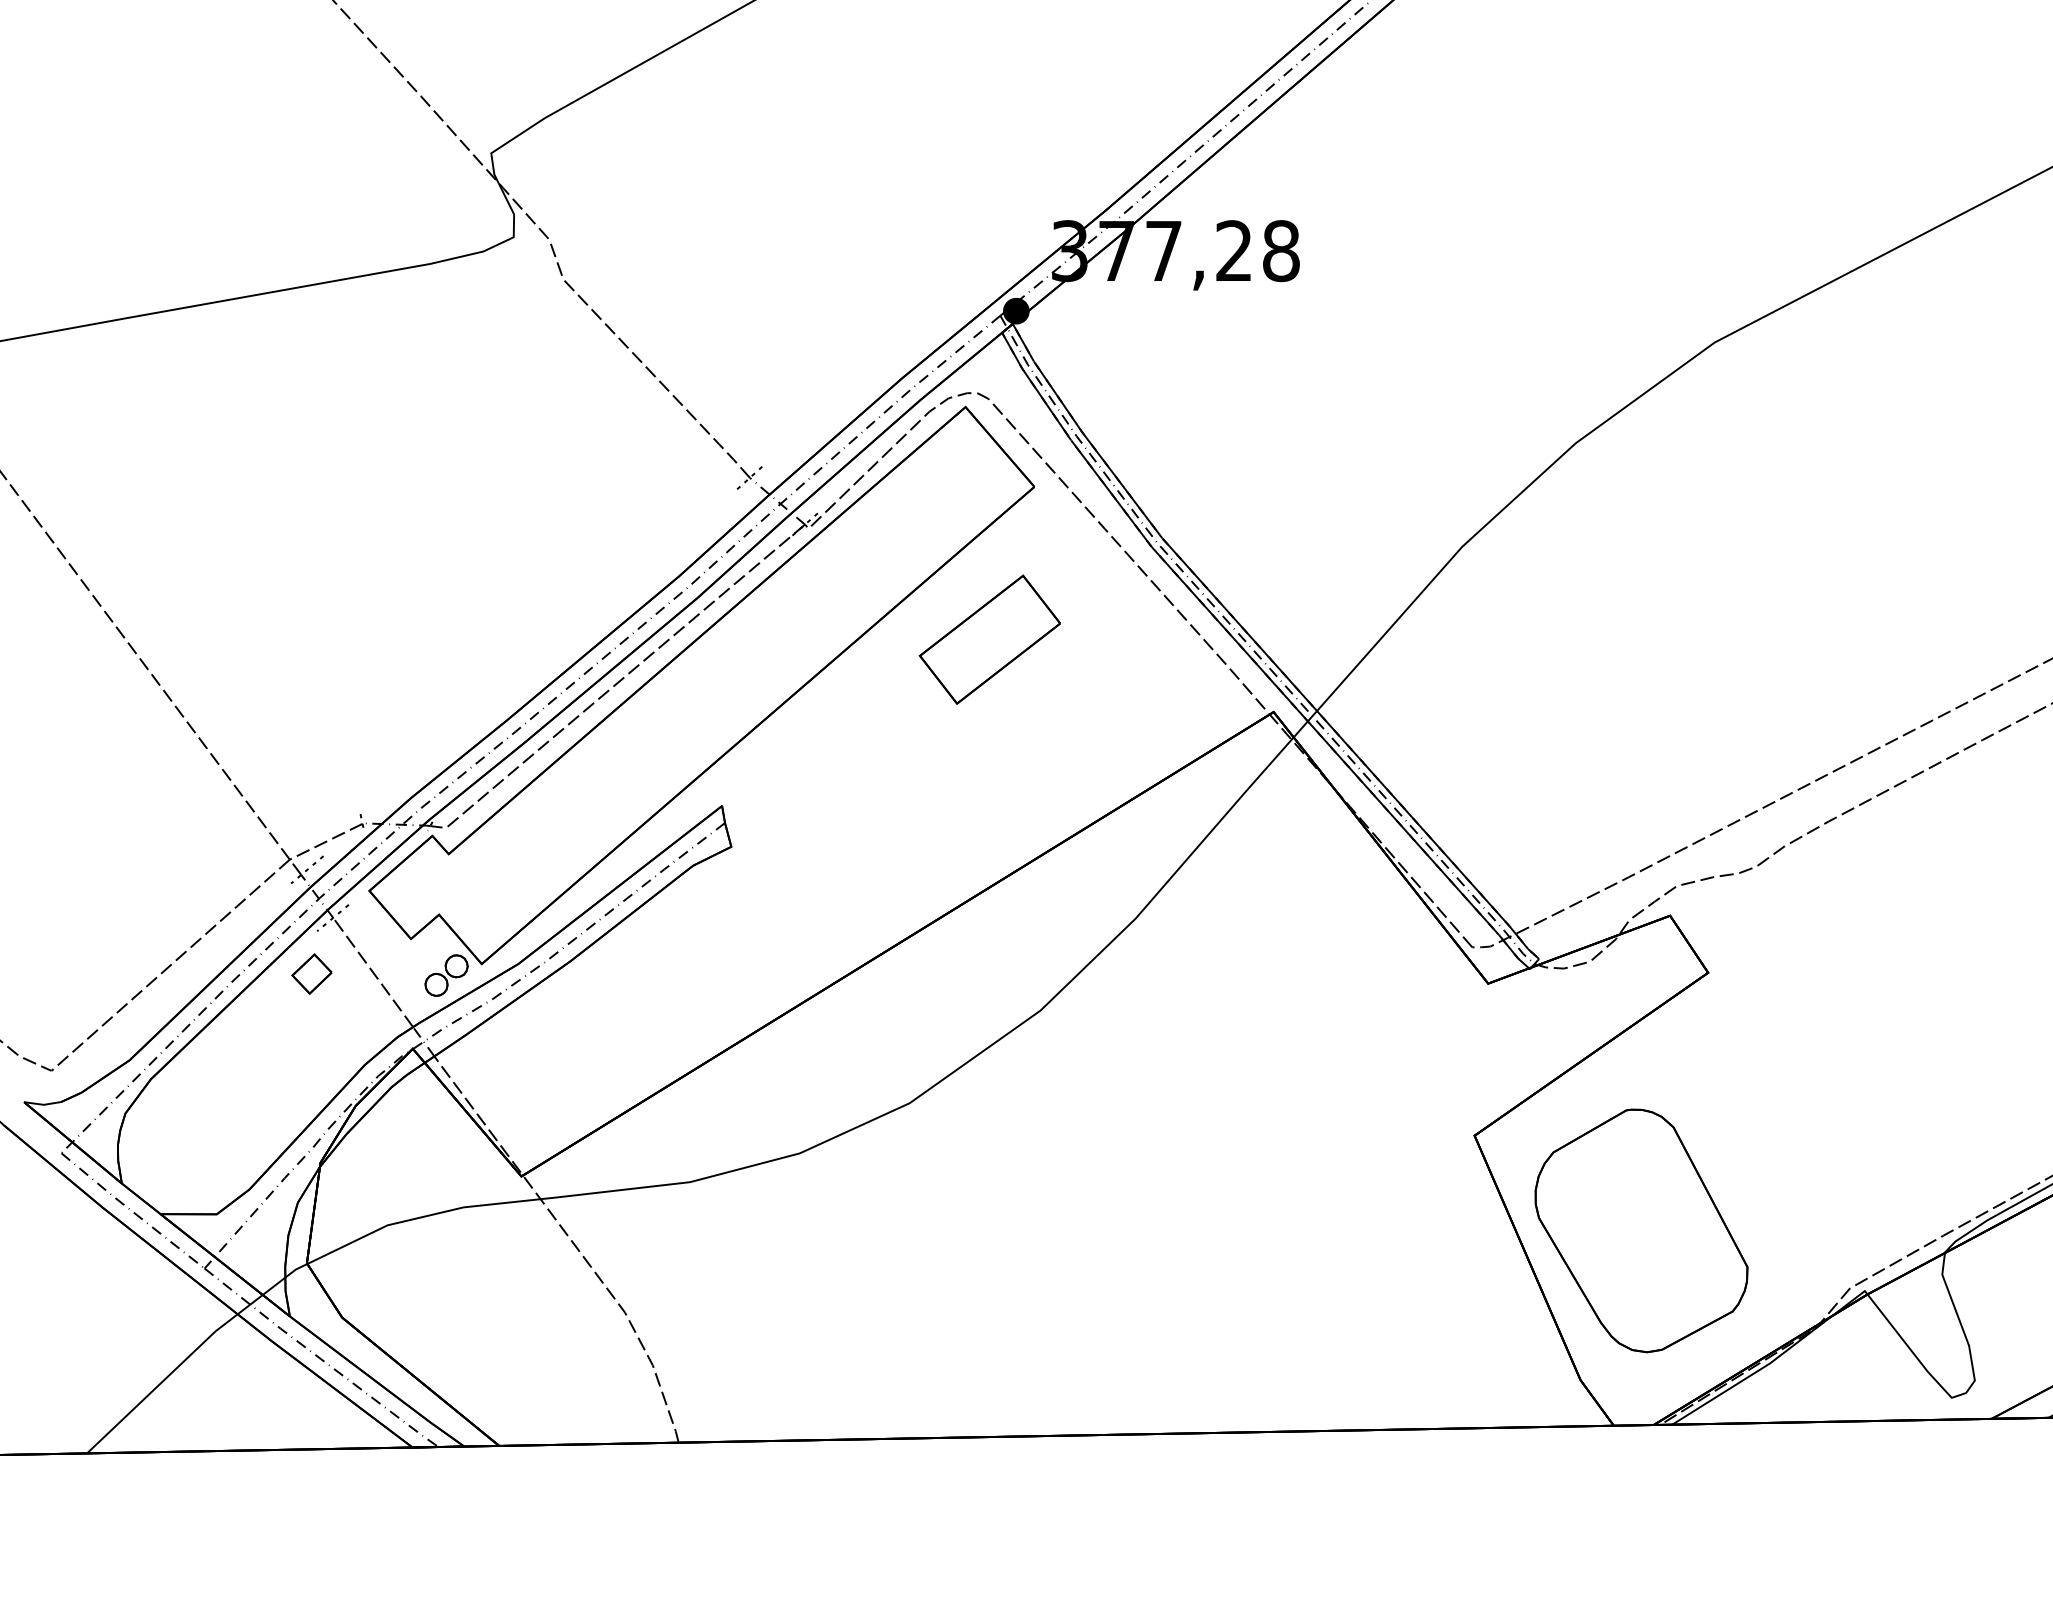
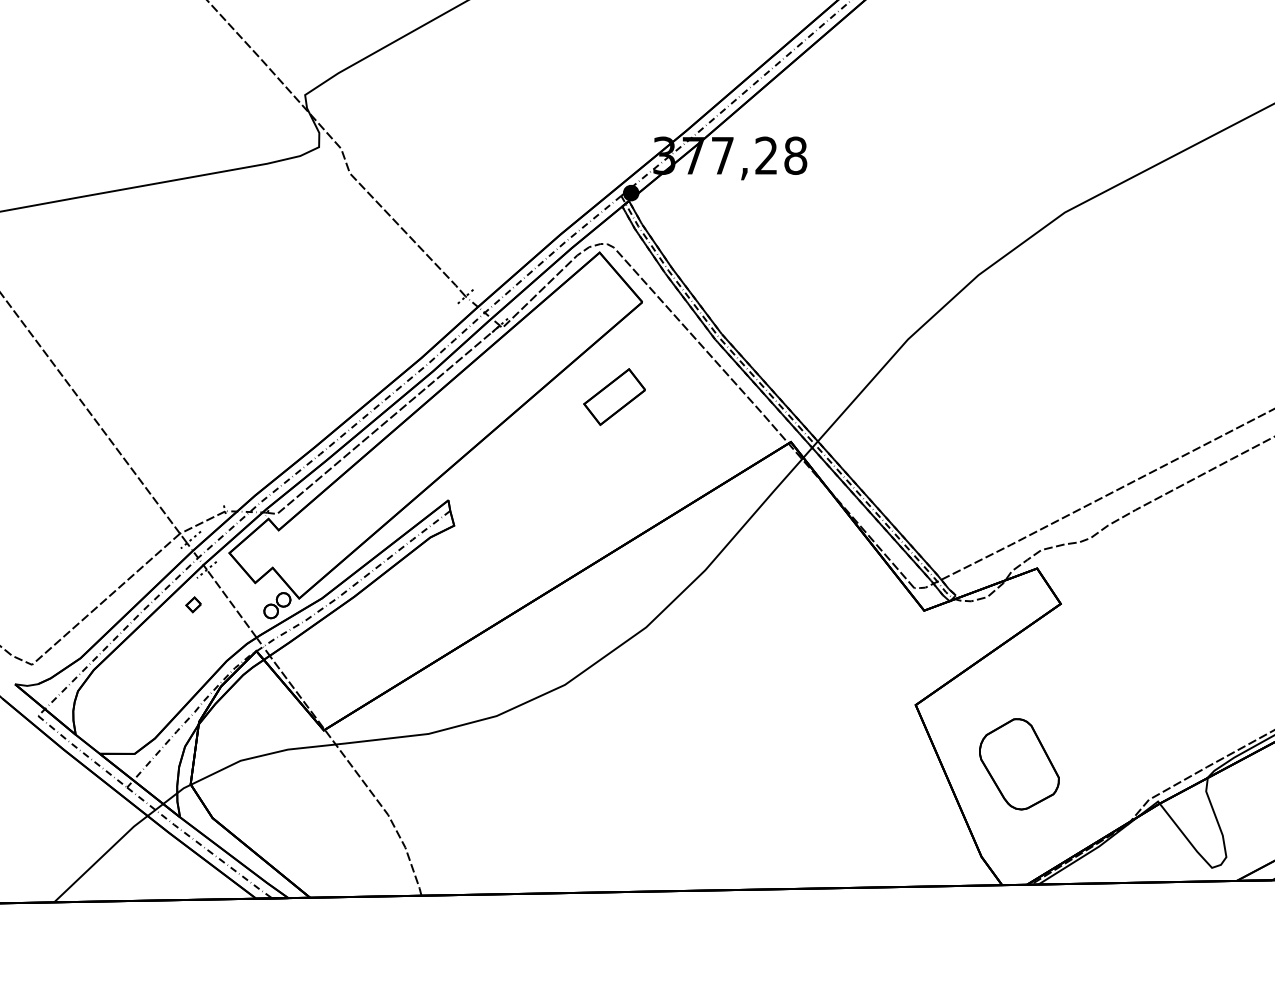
part: (989, 638) -> (614, 396), size x0.7
part: (311, 973) -> (193, 604), size x0.6
part: (1641, 1231) -> (1019, 764), size x0.6

